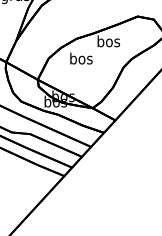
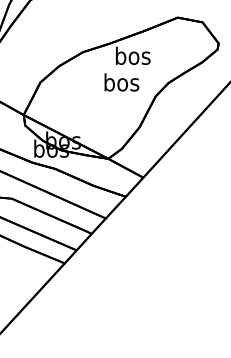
text: (81, 58) -> (121, 82), moved

